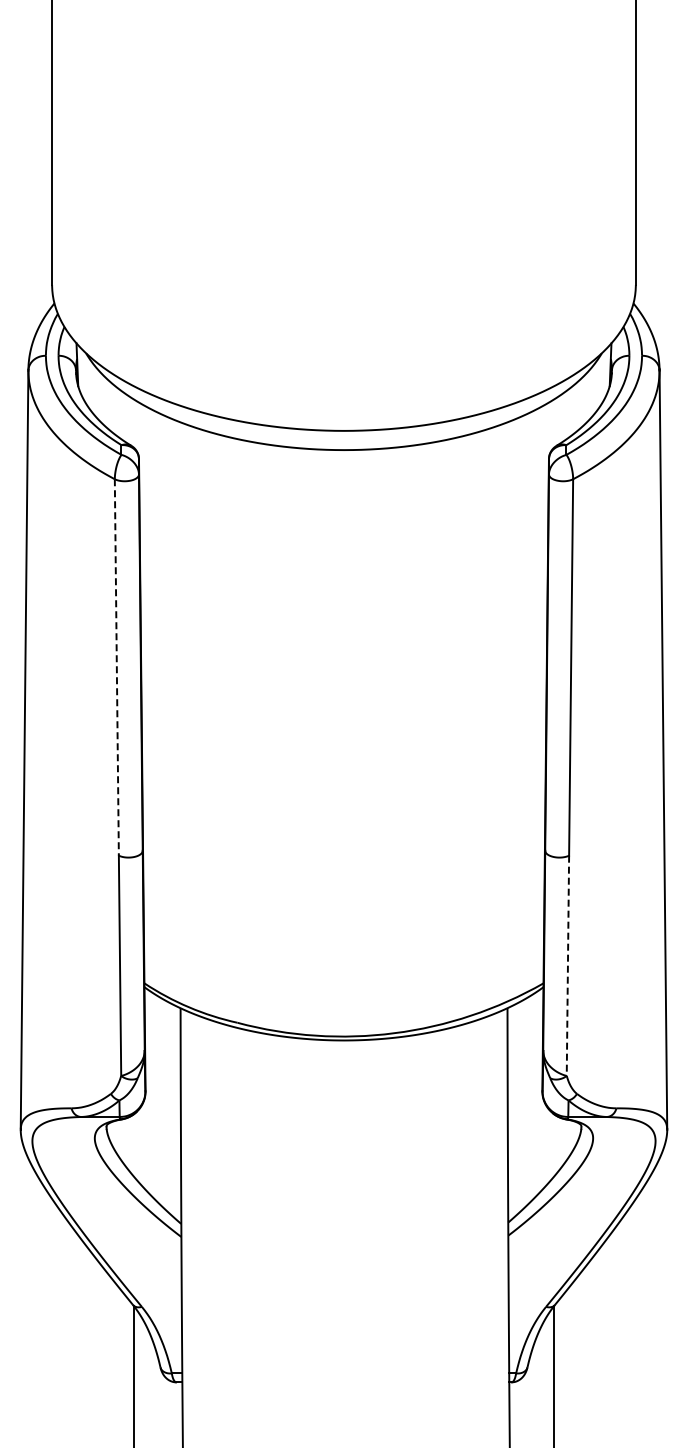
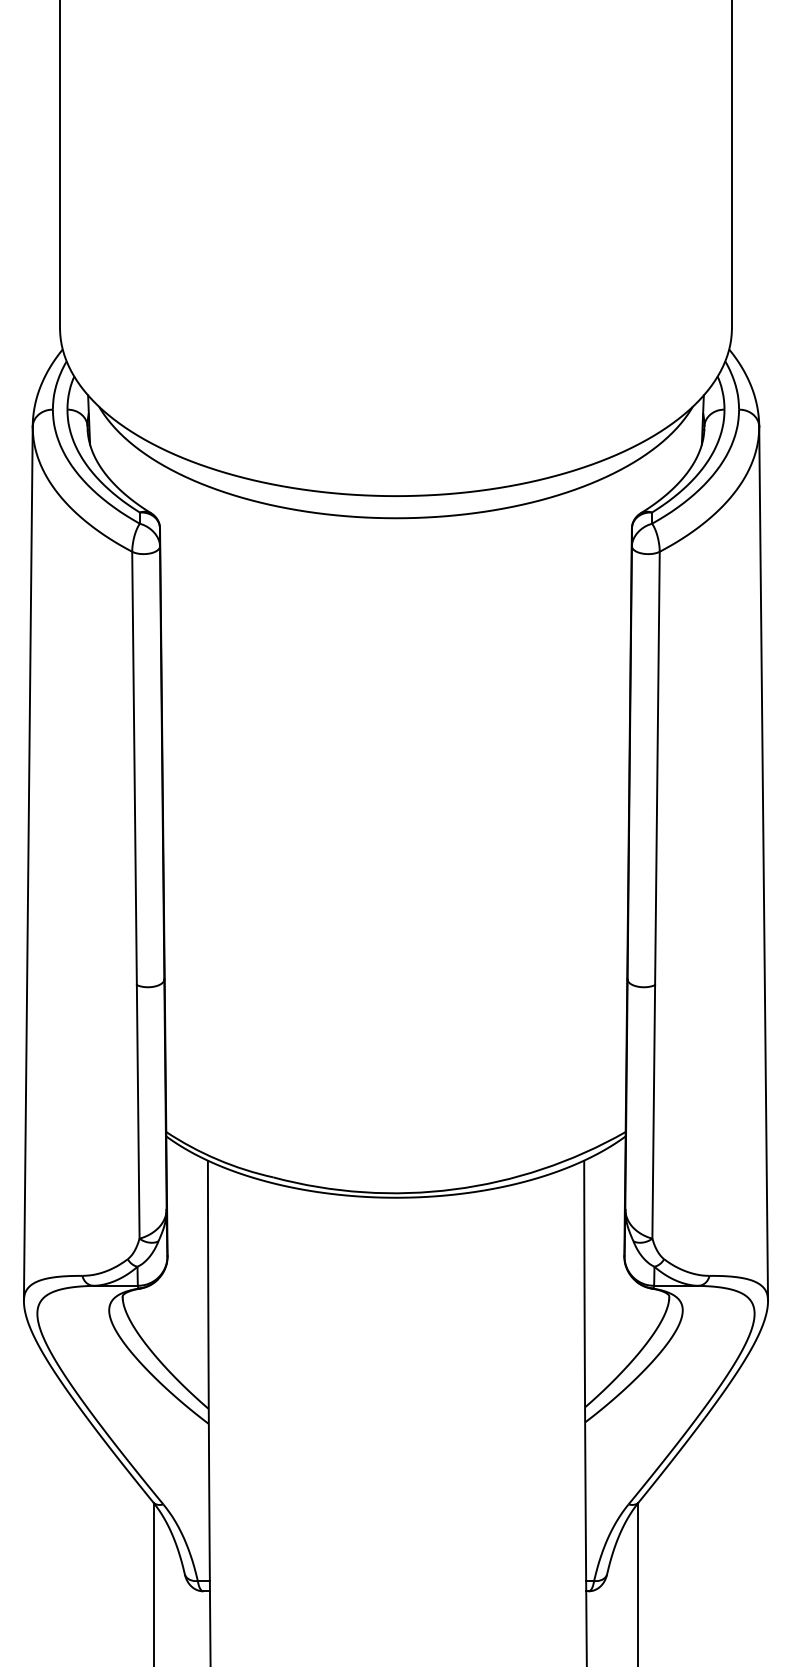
line: (116, 667) -> (134, 768), dashed -> solid
line: (567, 966) -> (653, 1112), dashed -> solid

